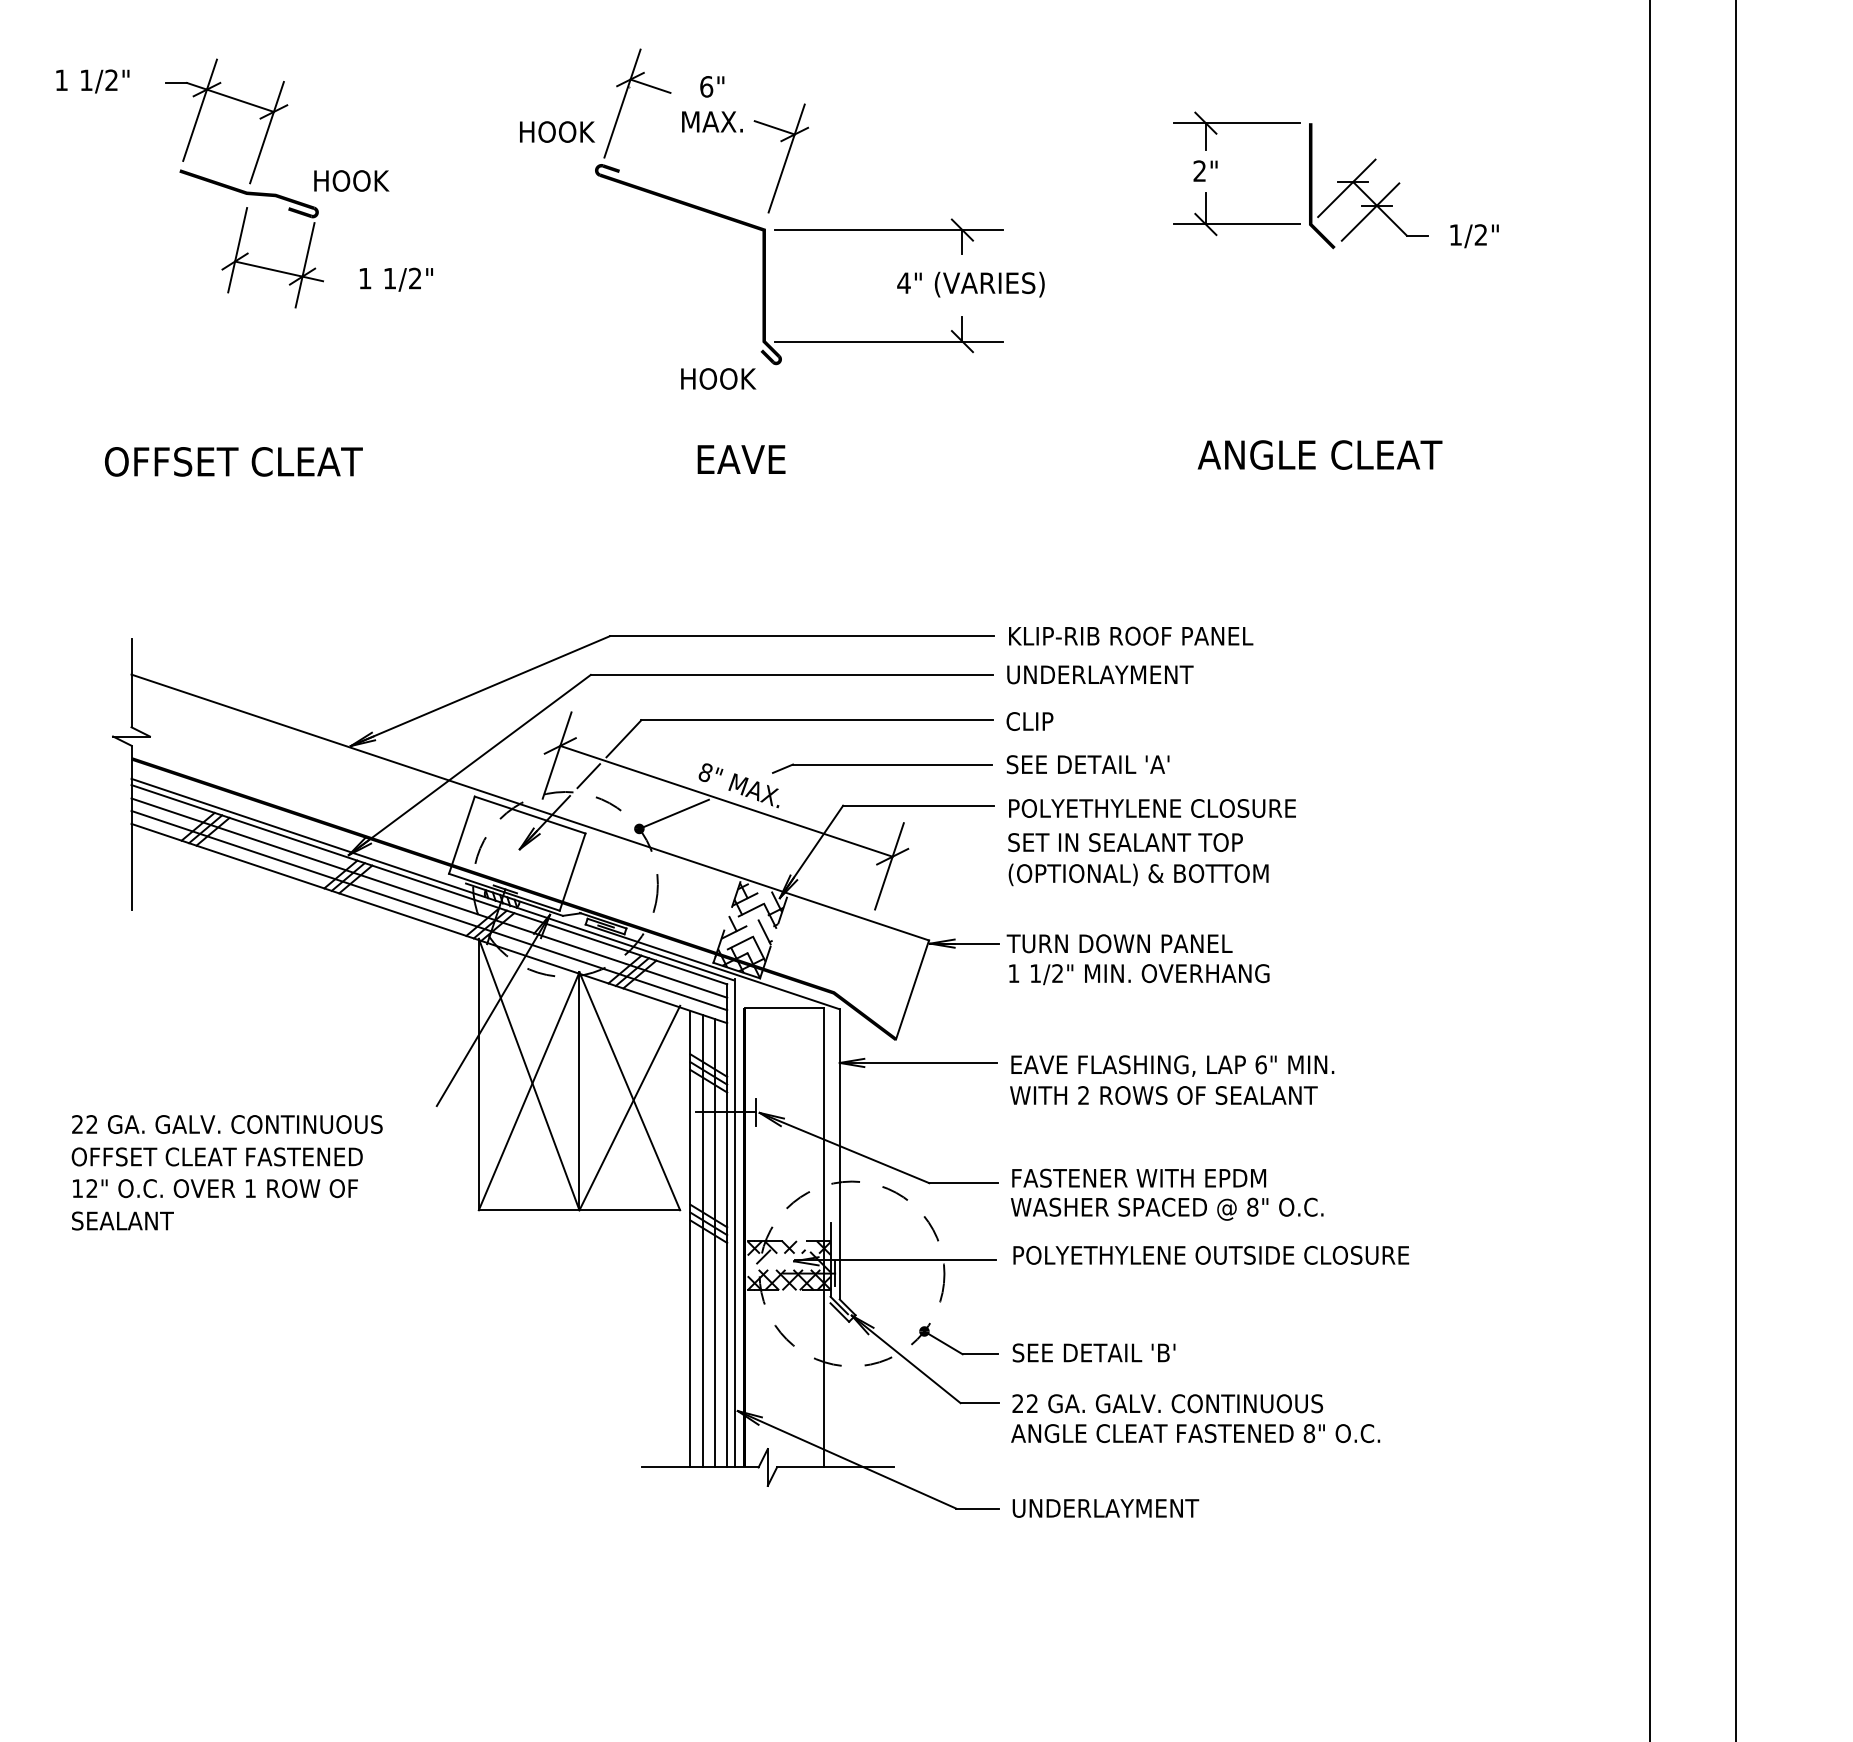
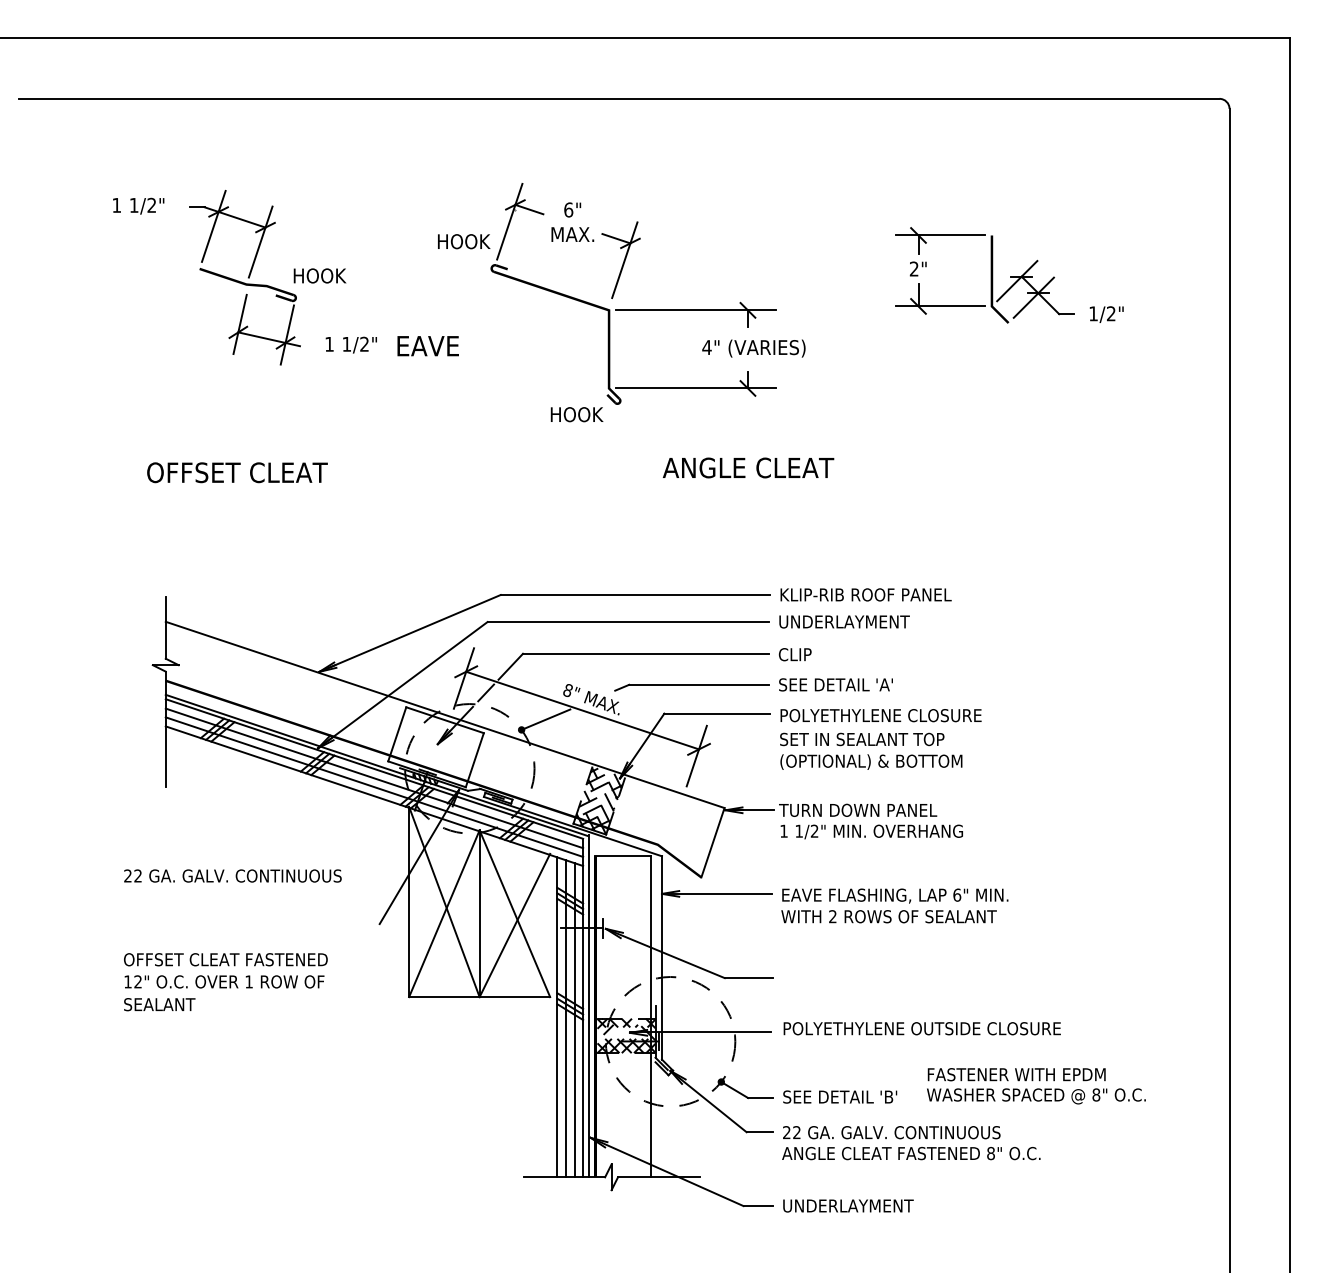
text: (1320, 454) -> (748, 467), moved
text: (740, 460) -> (427, 346), moved
text: (226, 1123) -> (232, 875), moved
text: (1167, 1195) -> (1036, 1086), moved

